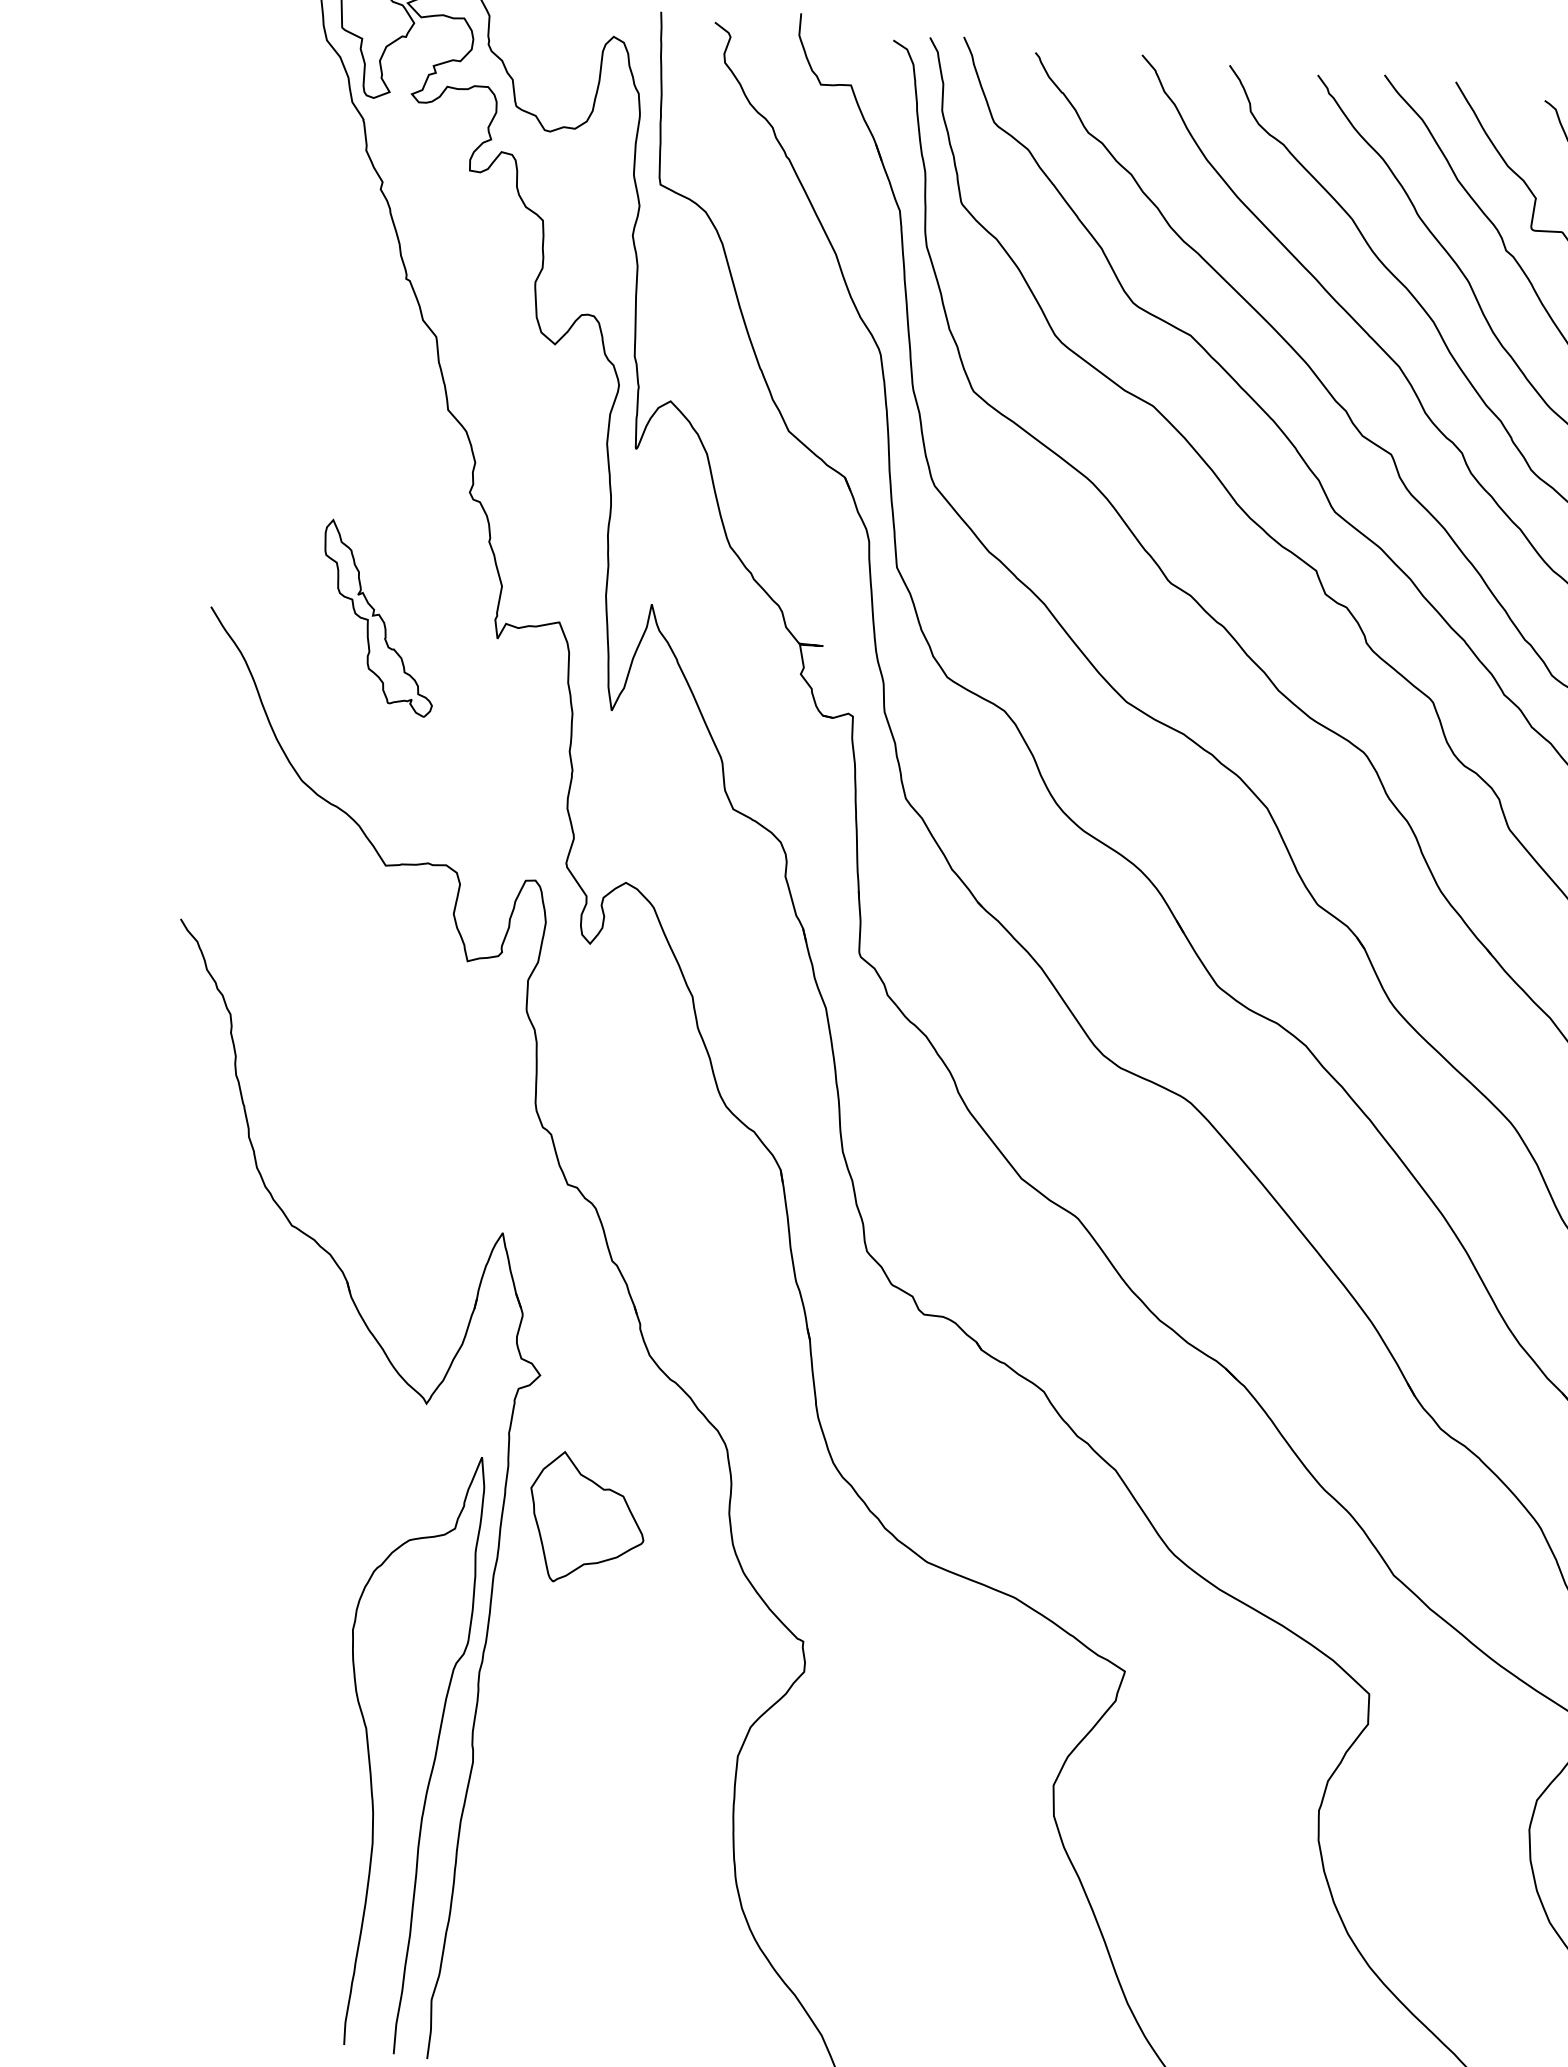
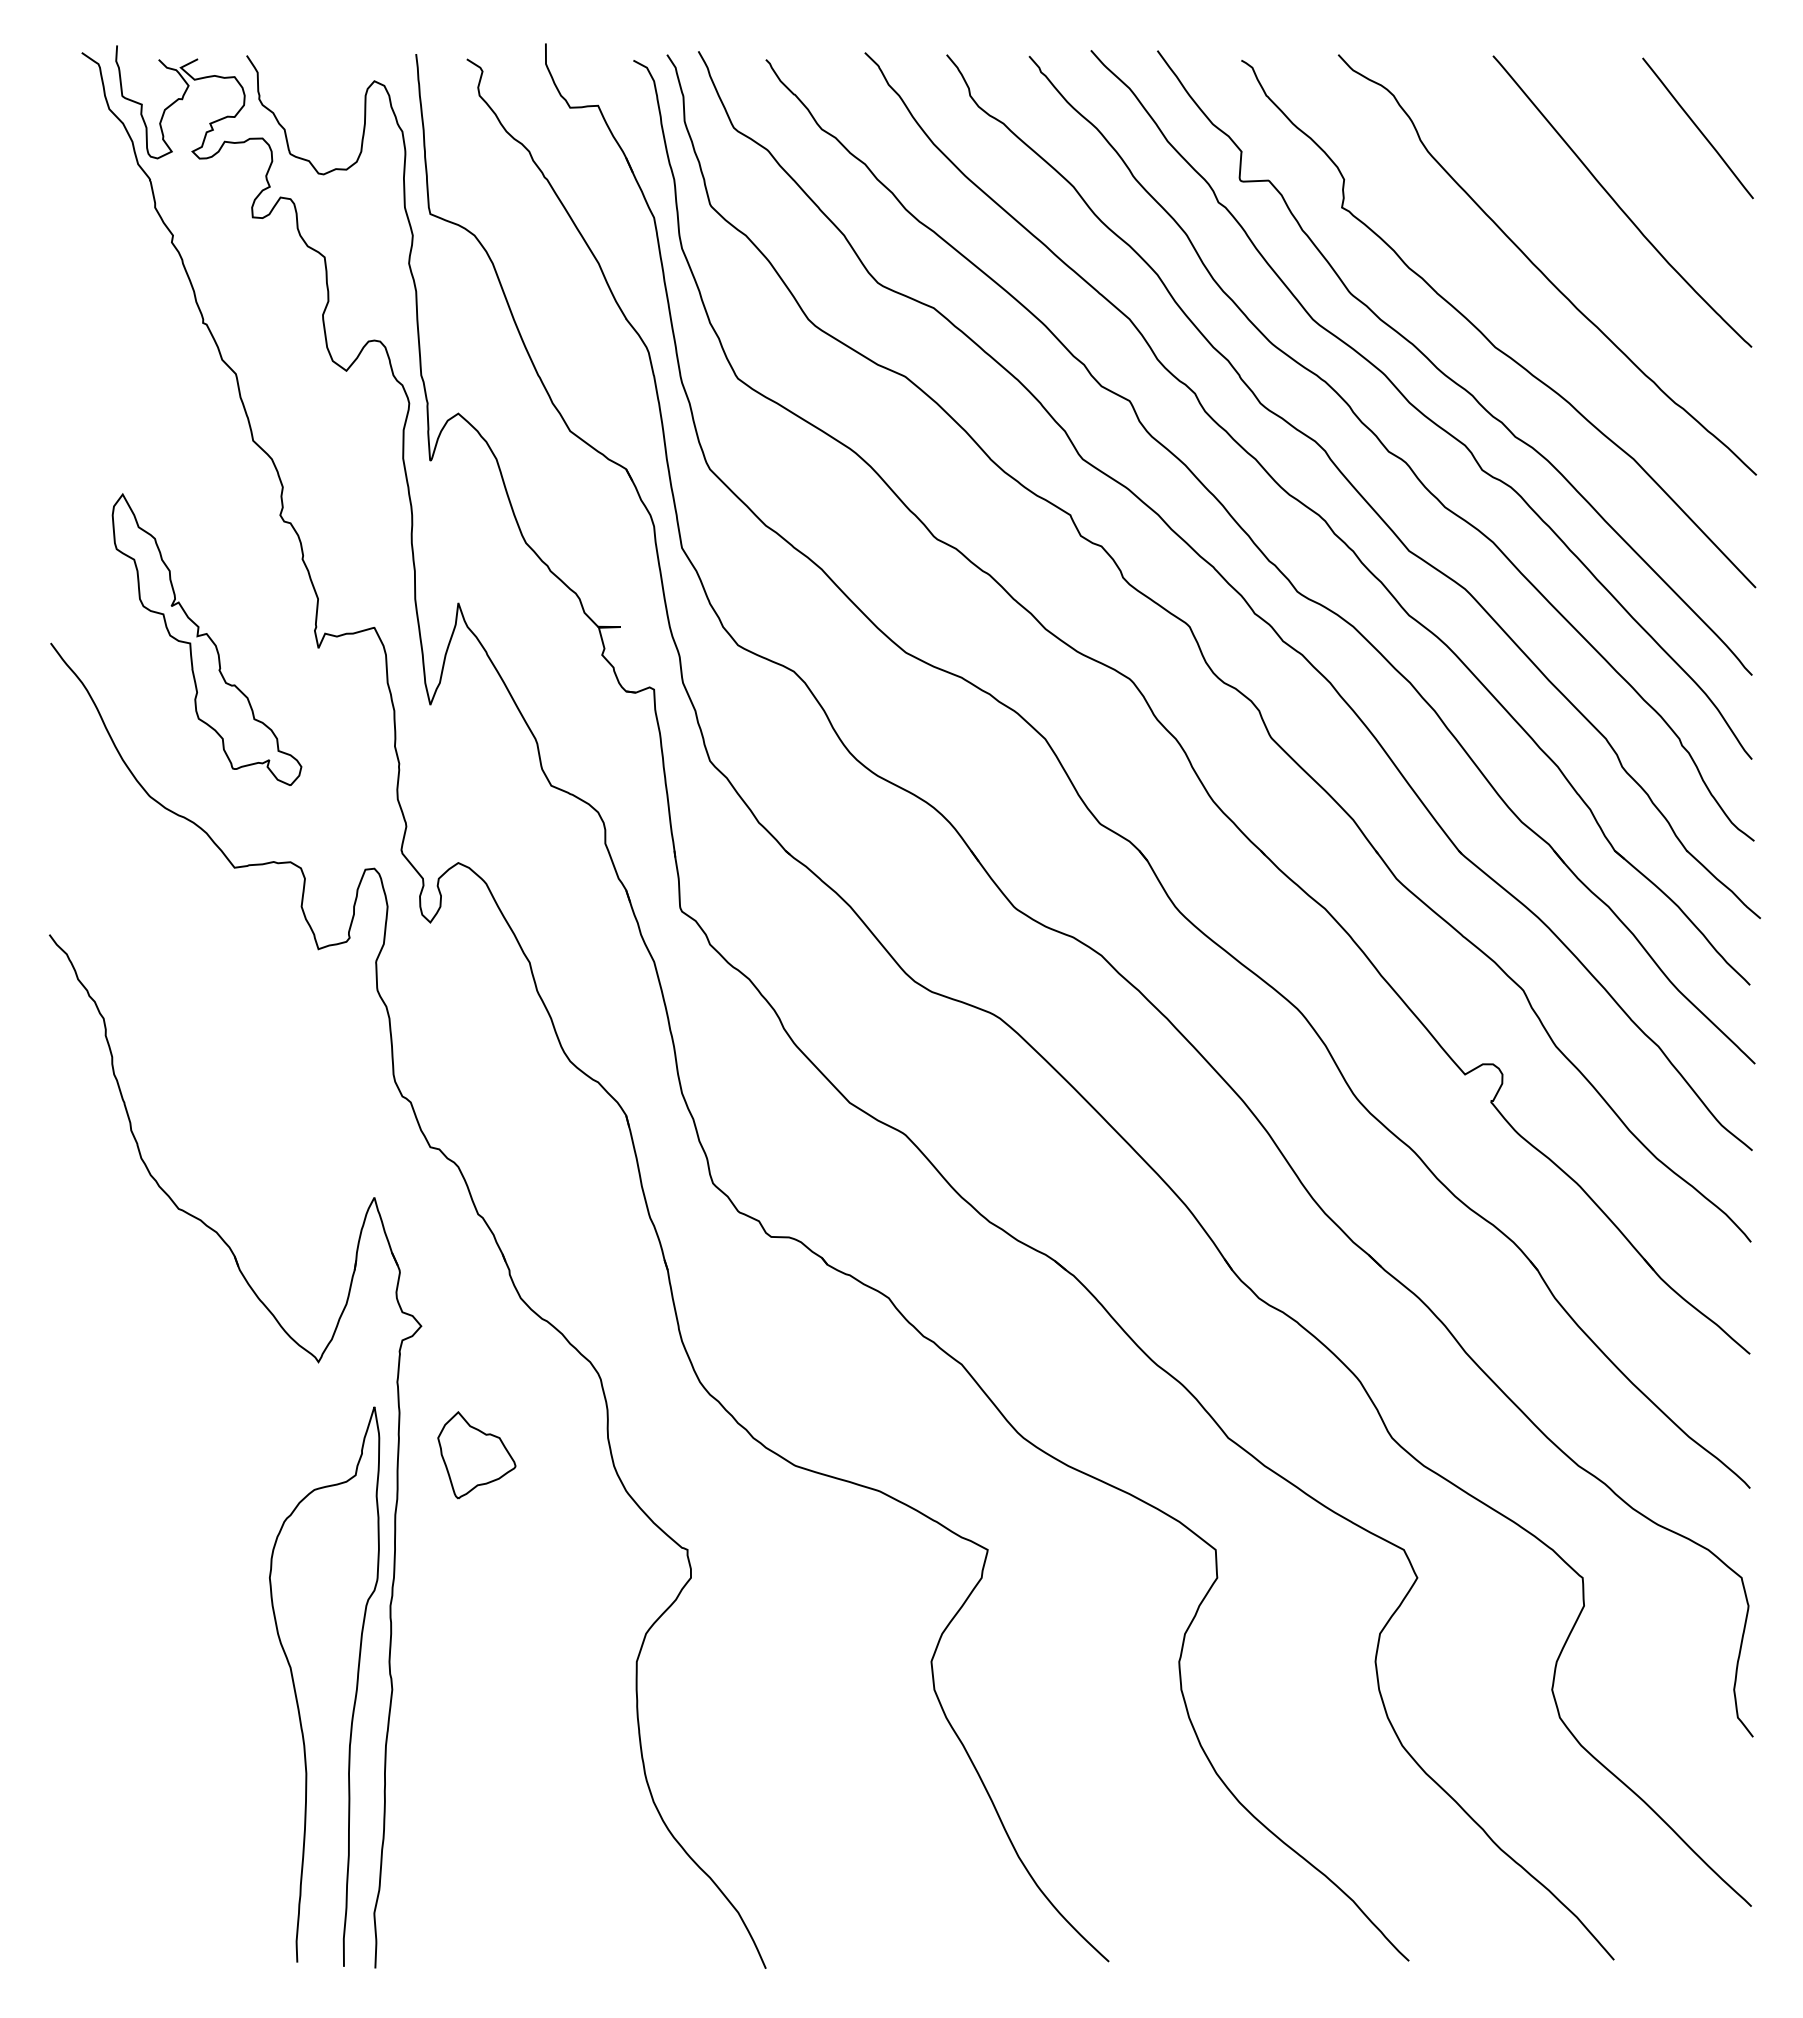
part: (378, 618) -> (206, 639), size x1.67
part: (586, 1519) -> (476, 1455), size x0.71

